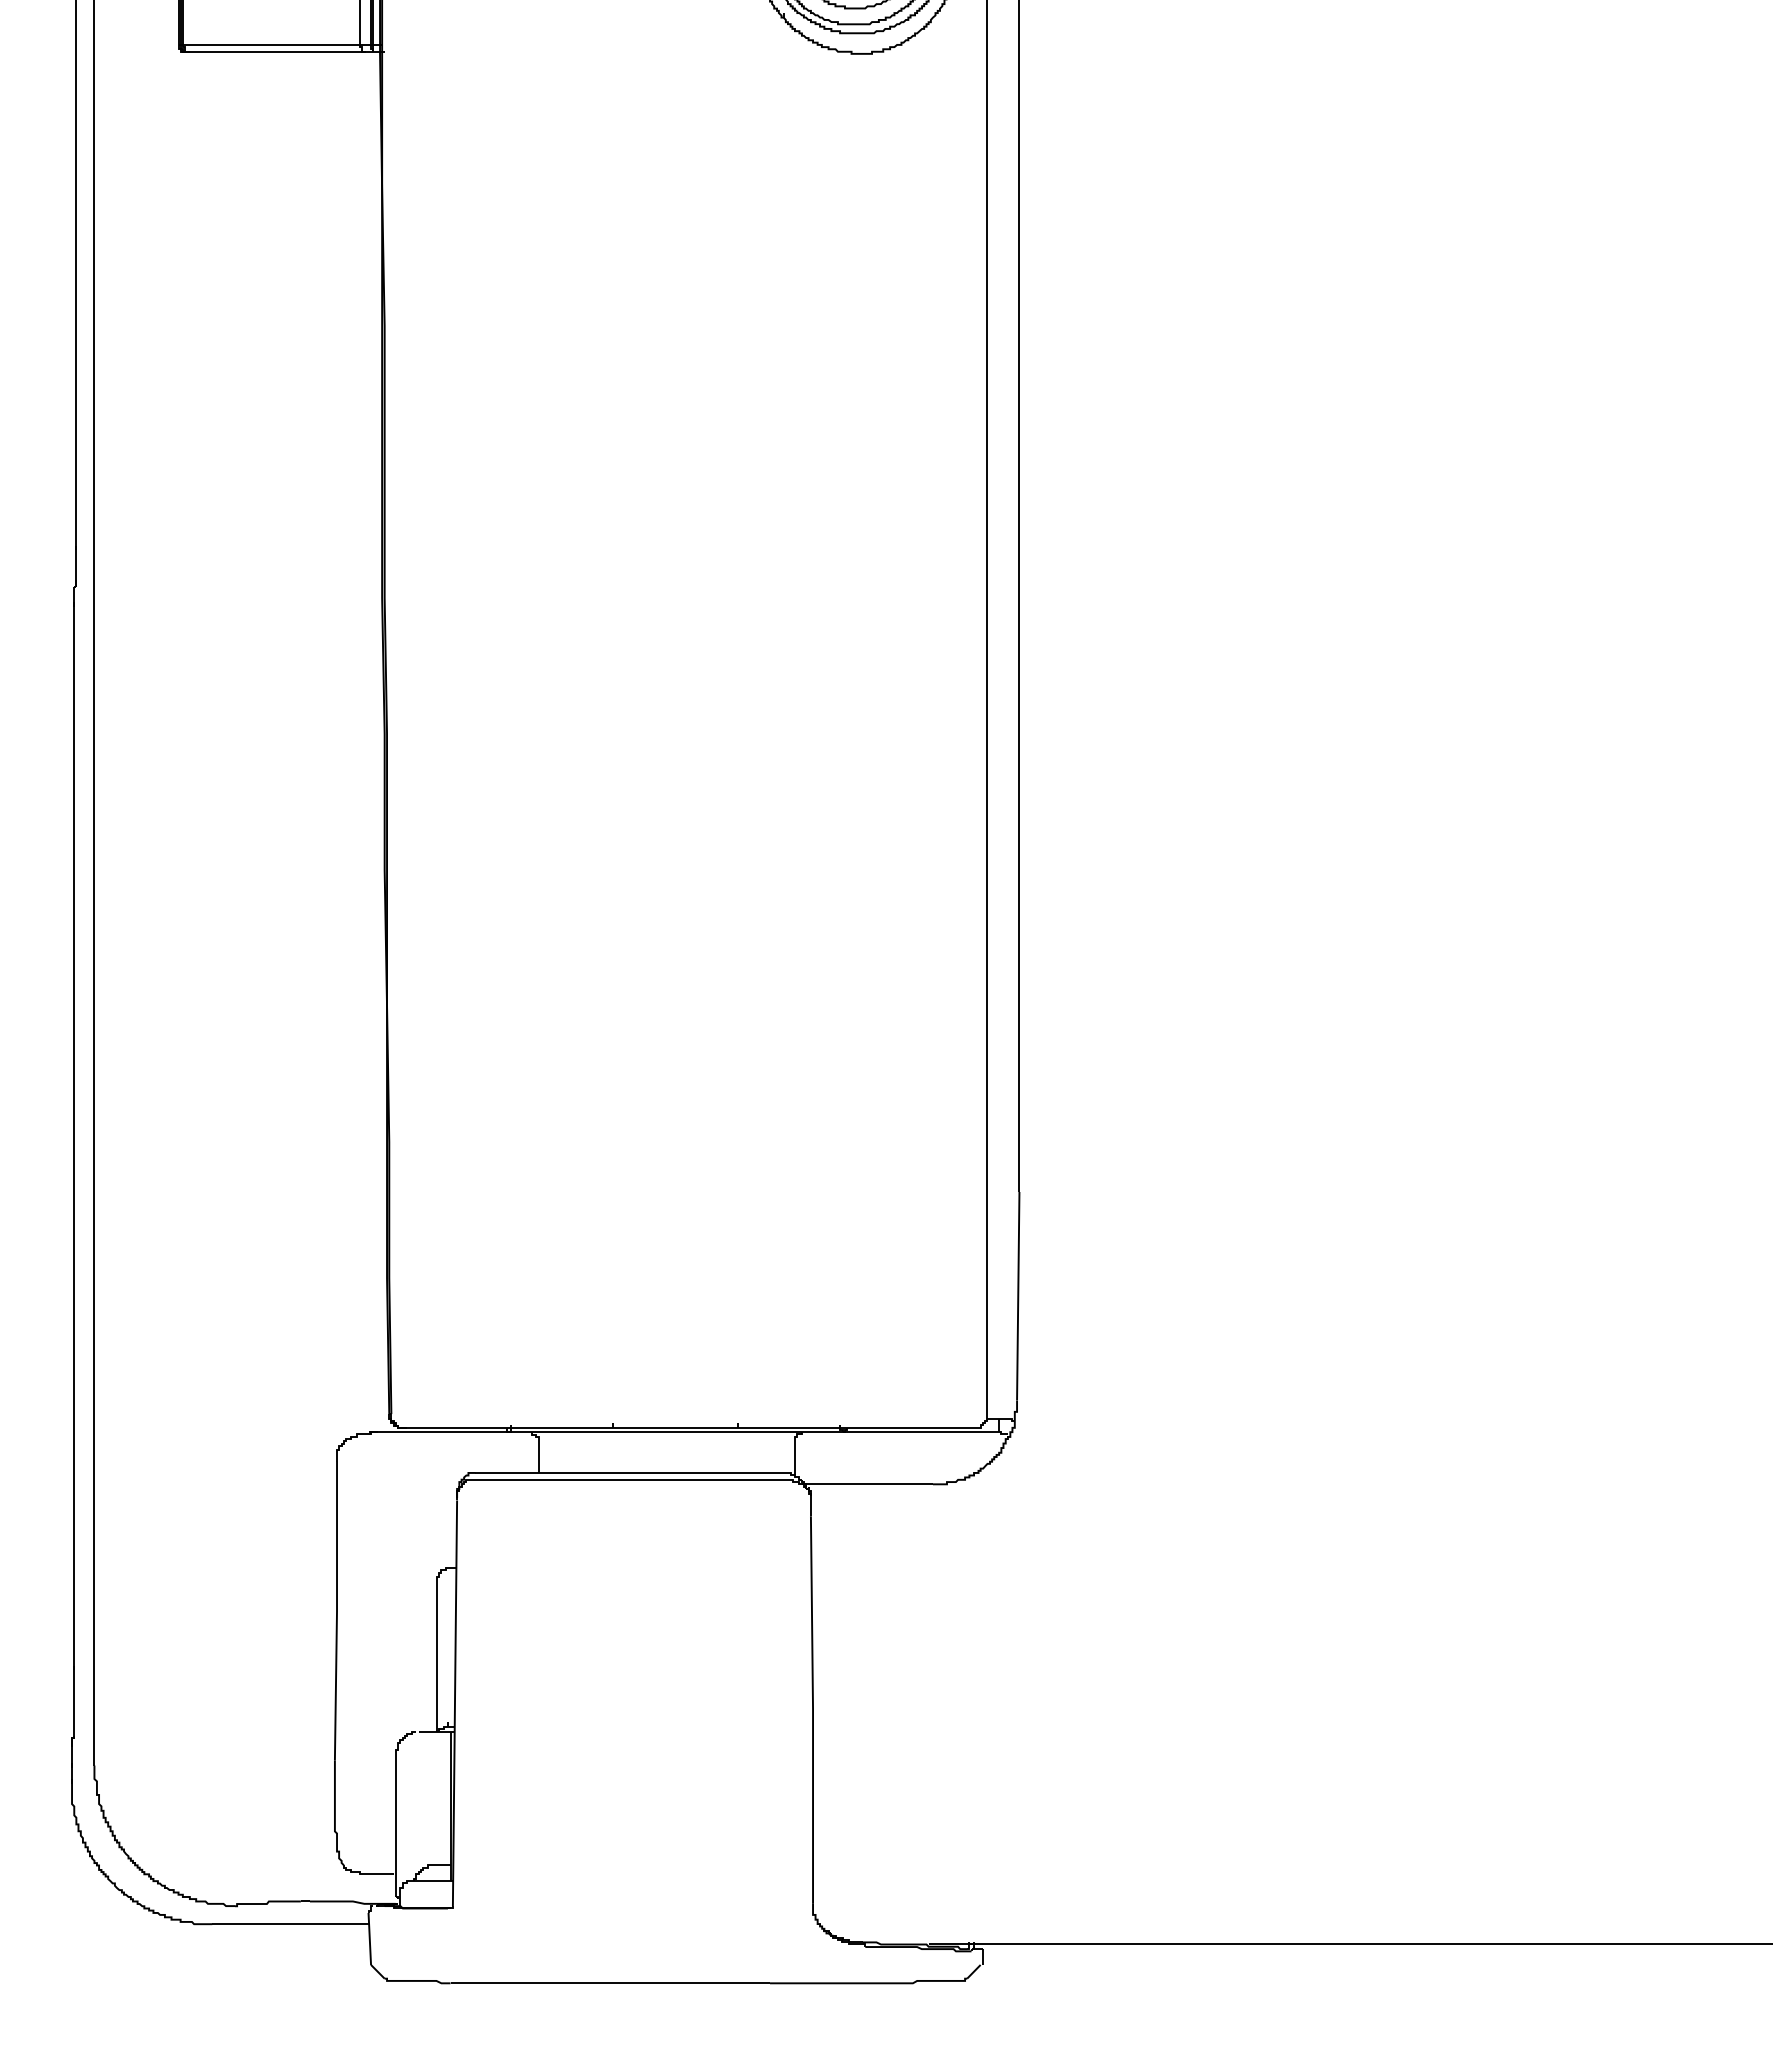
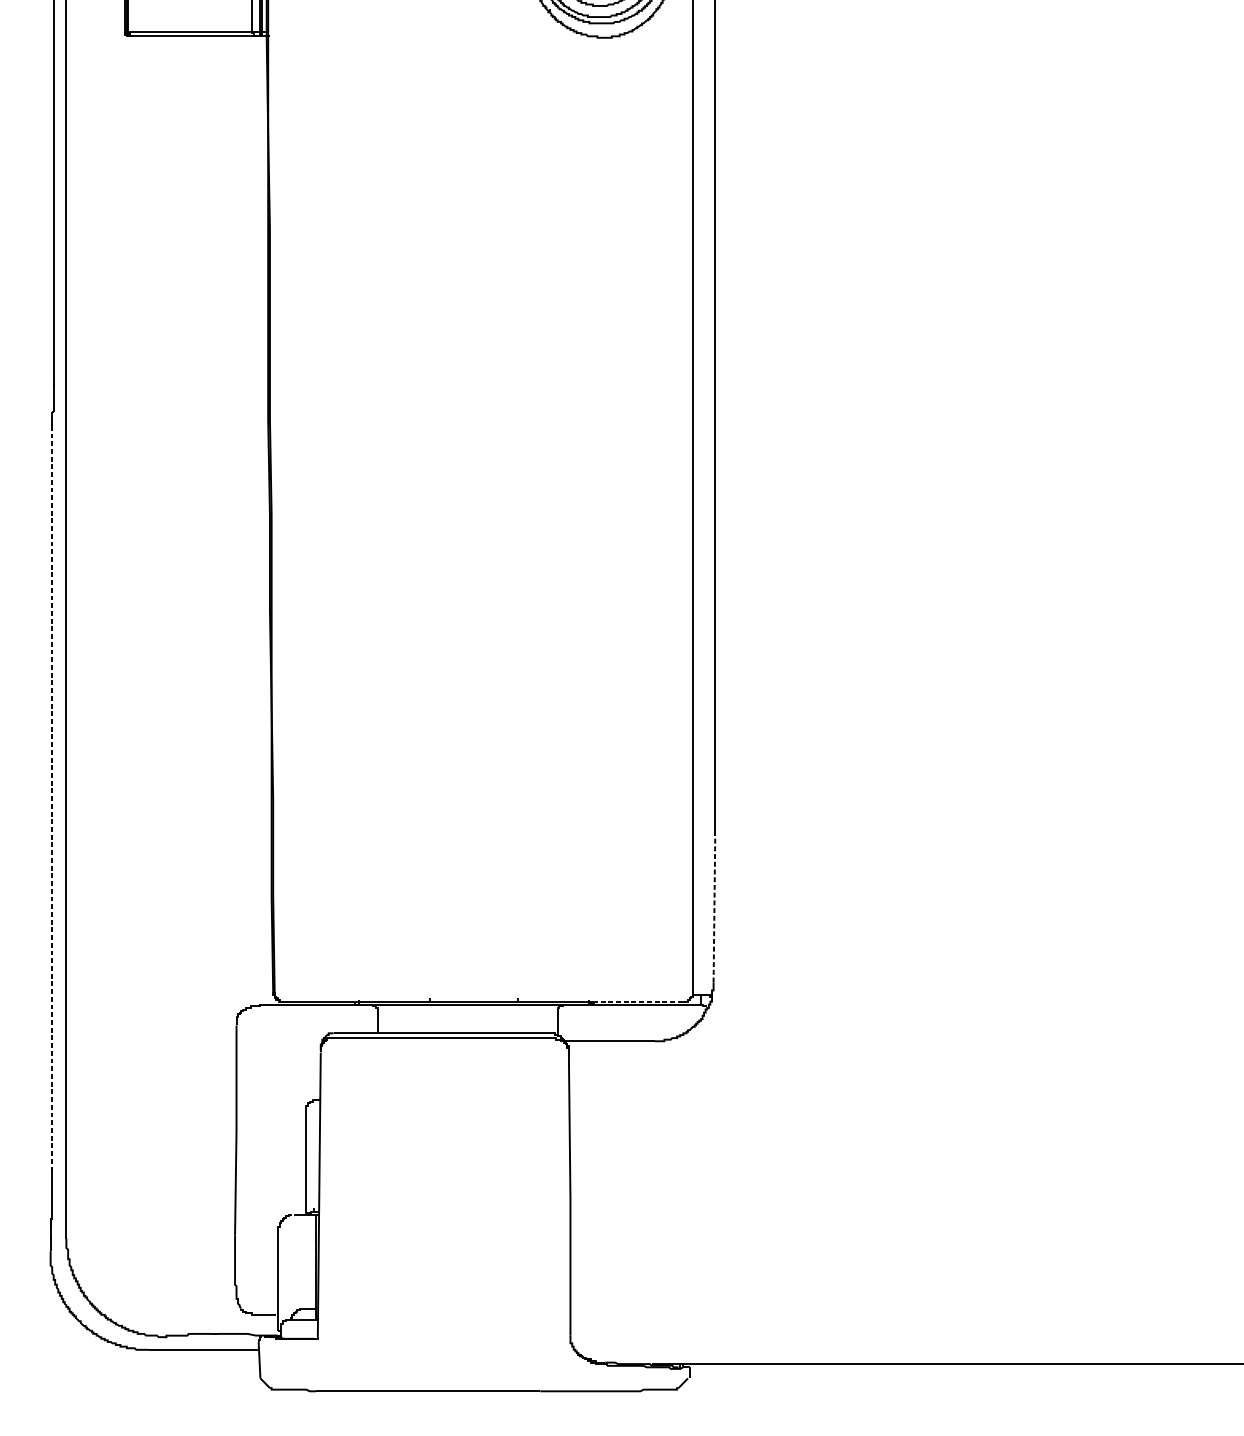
line: (74, 1138) -> (52, 798), solid -> dashed
line: (1018, 1295) -> (714, 908), solid -> dashed
line: (909, 1427) -> (638, 1001), solid -> dashed

